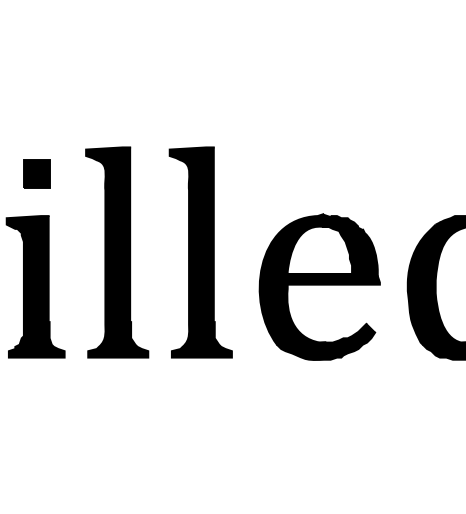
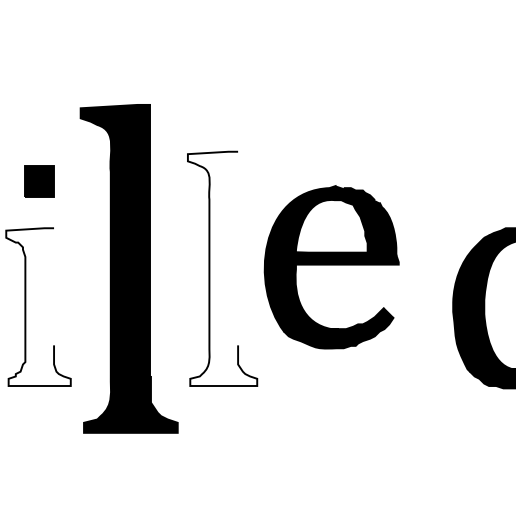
part: (117, 252) -> (129, 268), size x1.4
fill: (200, 252) -> (222, 268), removed
fill: (35, 286) -> (38, 306), removed
part: (319, 286) -> (331, 266), moved

